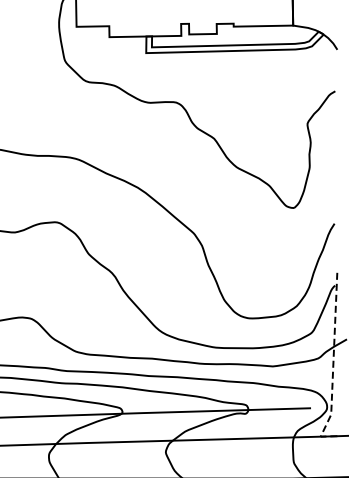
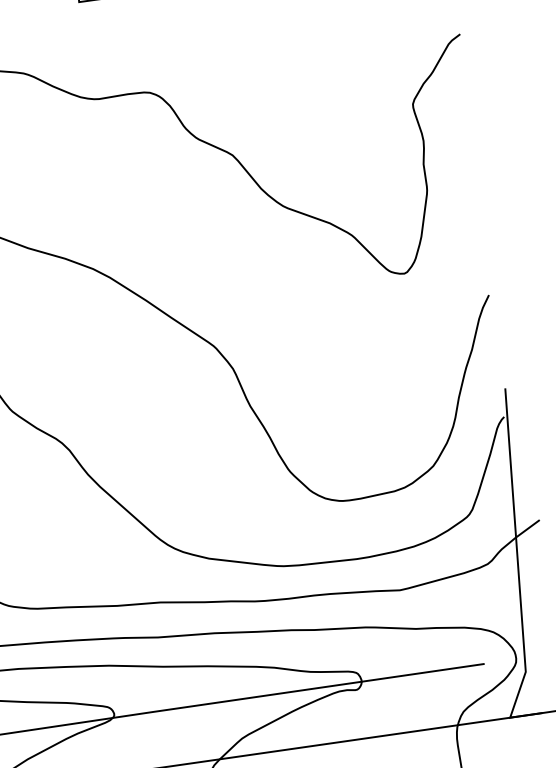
line: (333, 364) -> (518, 572), dashed -> solid

